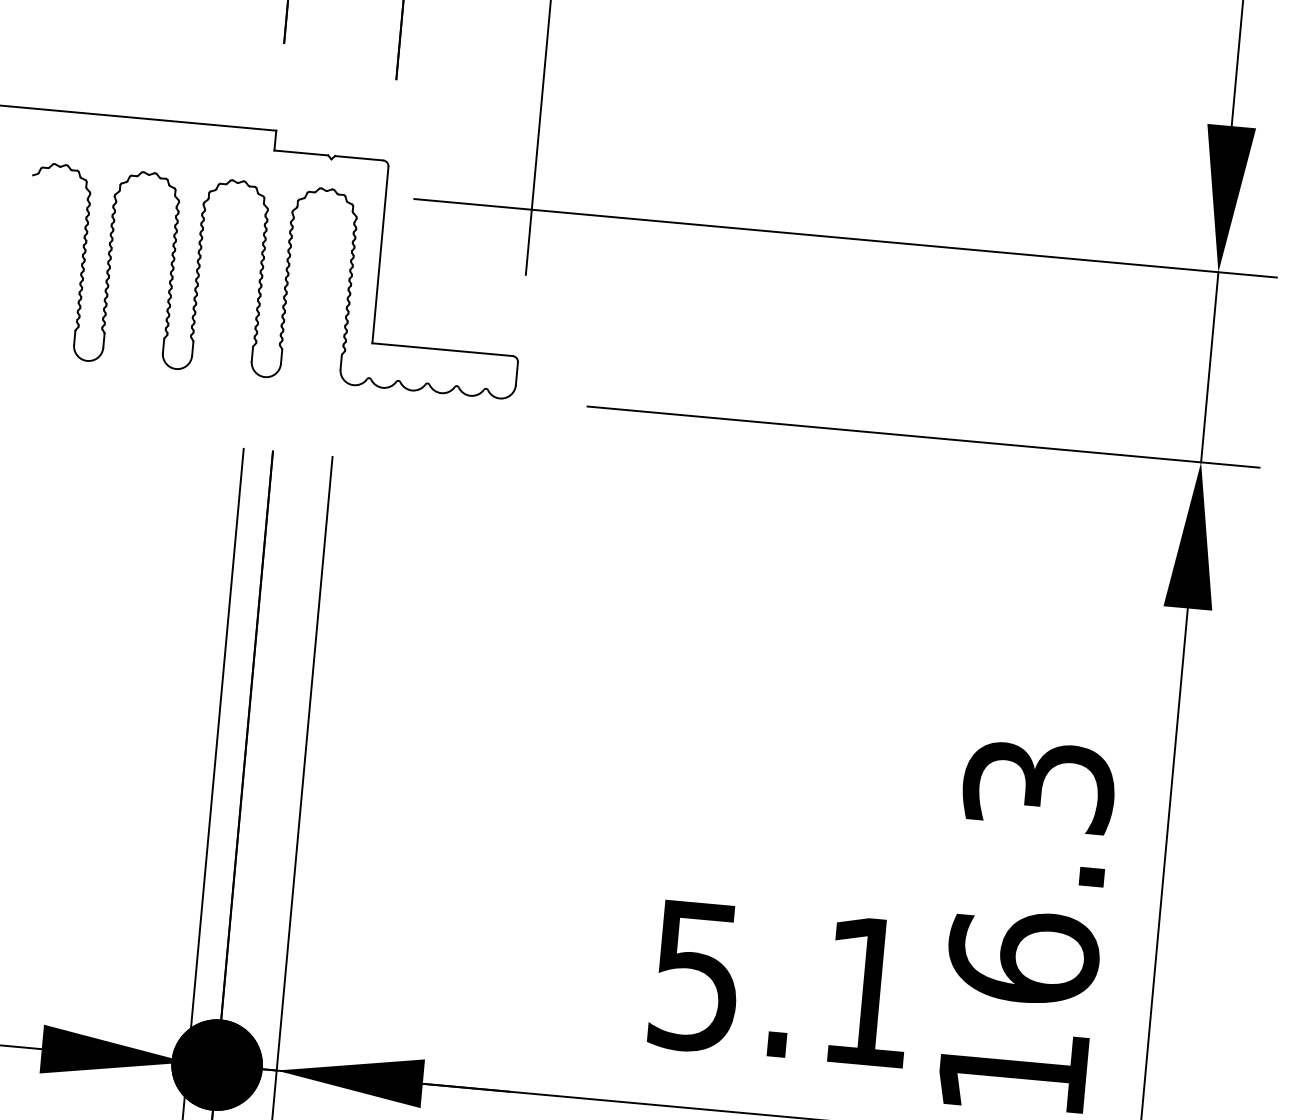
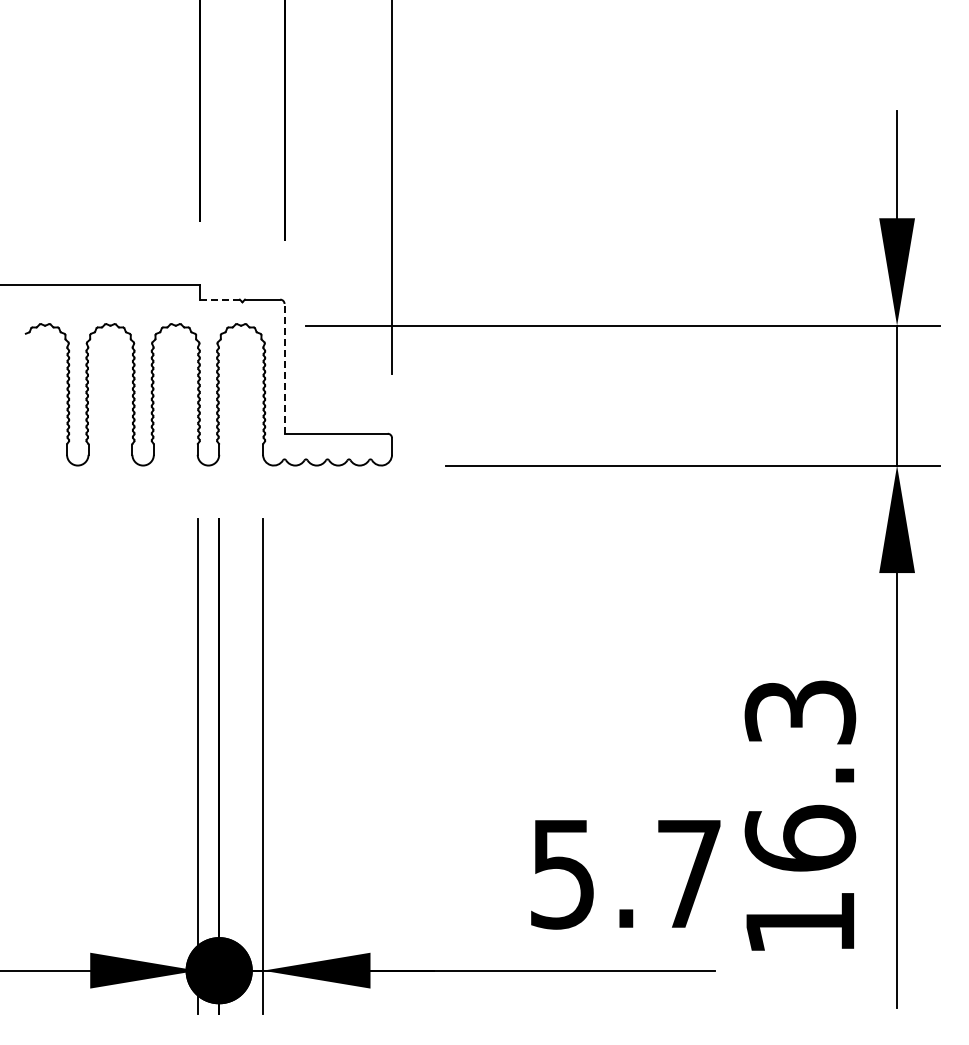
line: (301, 152) -> (220, 299), solid -> dashed
line: (380, 254) -> (284, 368), solid -> dashed
text: (868, 991) -> (689, 873), 5.1 -> 5.7

